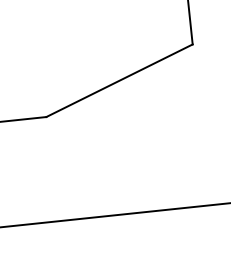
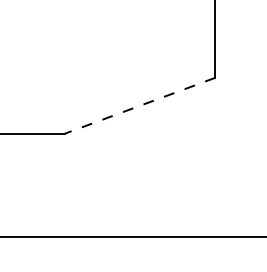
line: (118, 80) -> (139, 105), solid -> dashed

